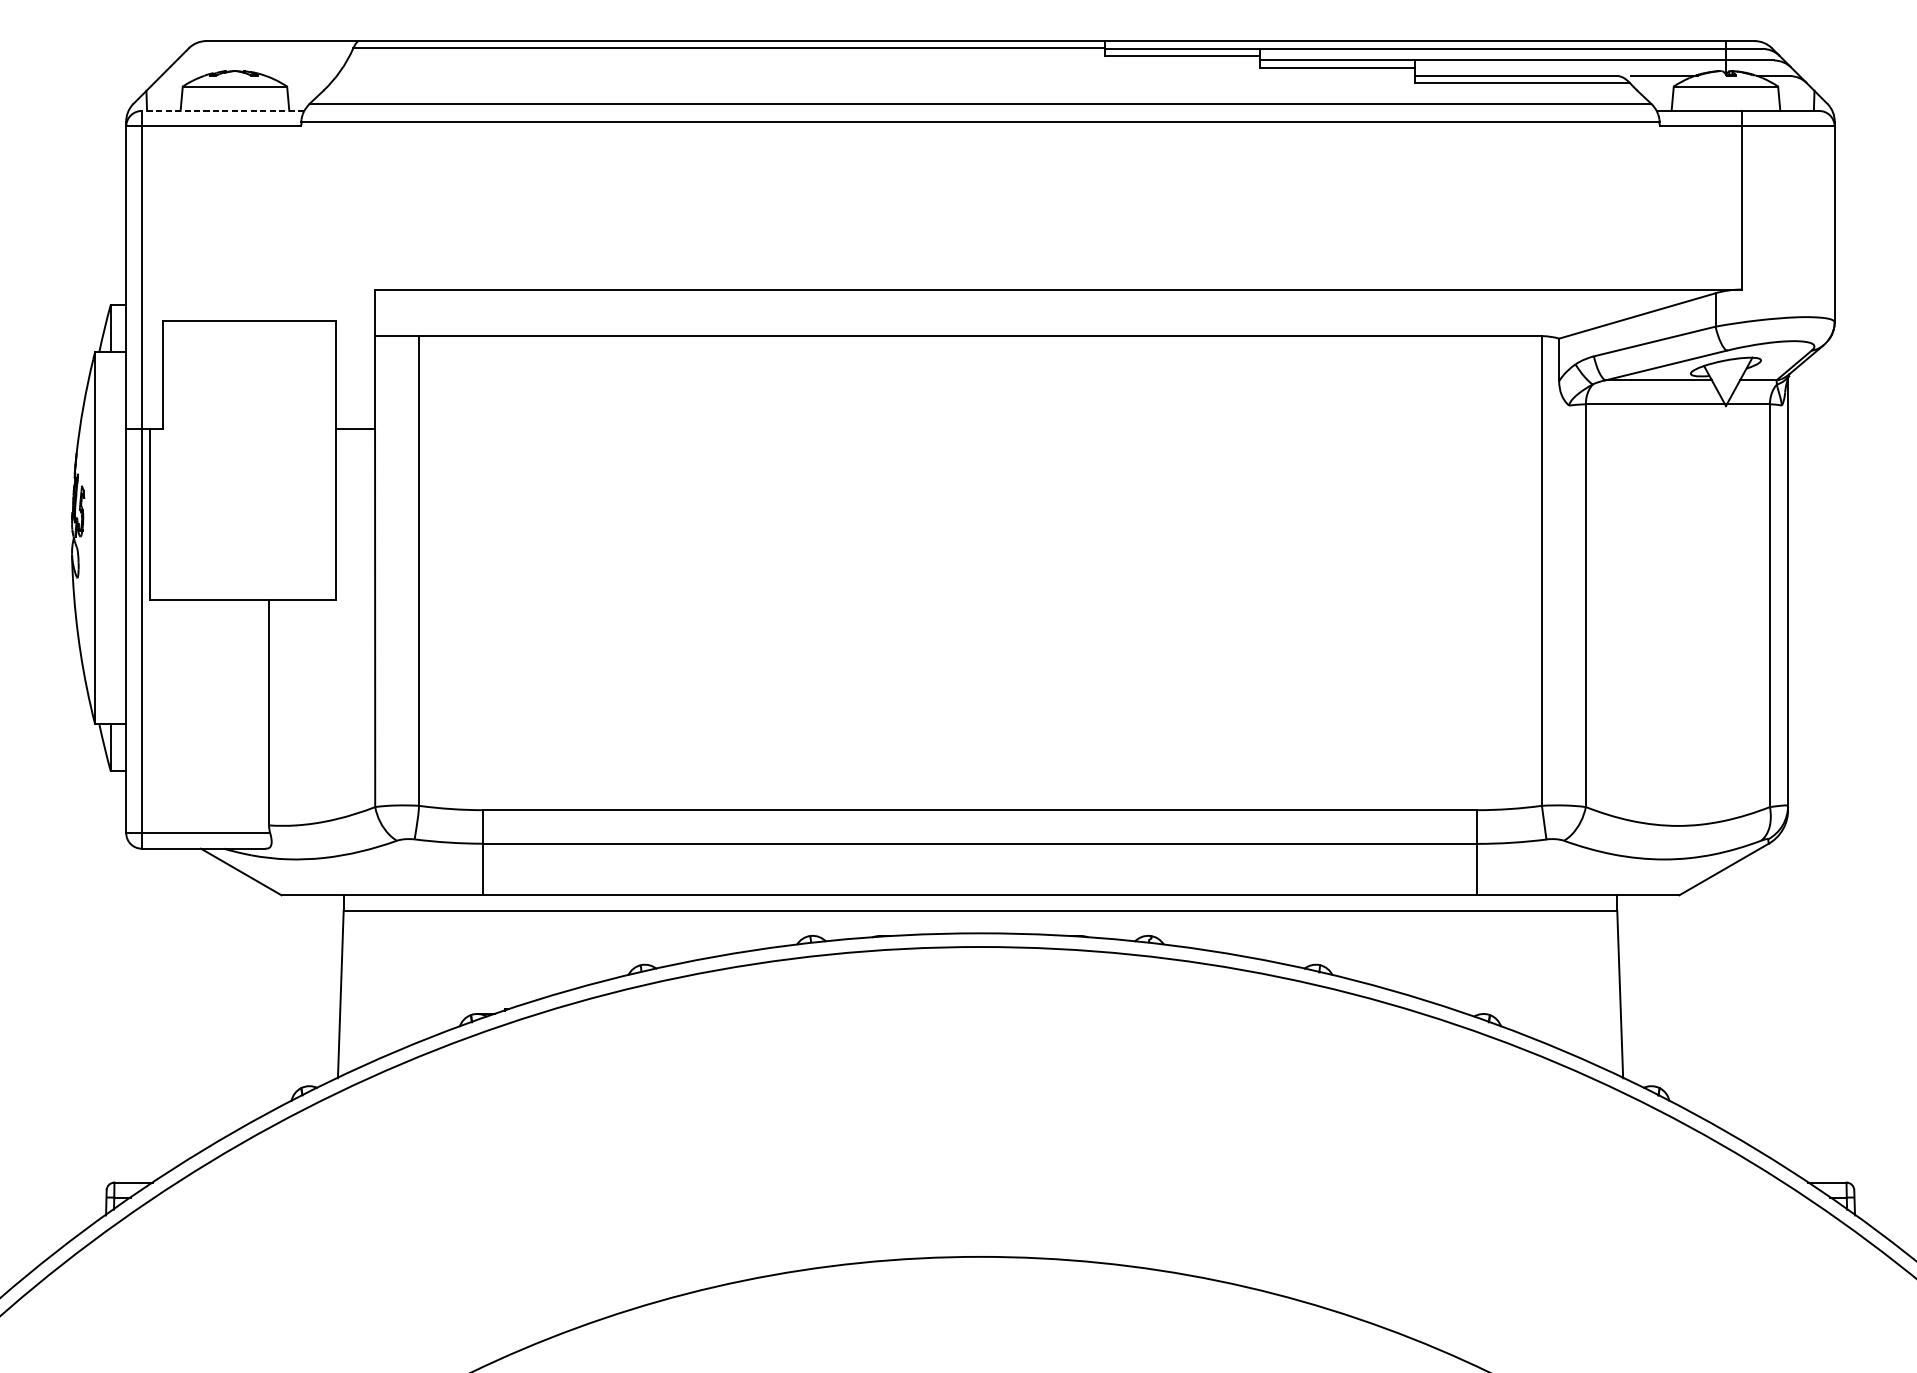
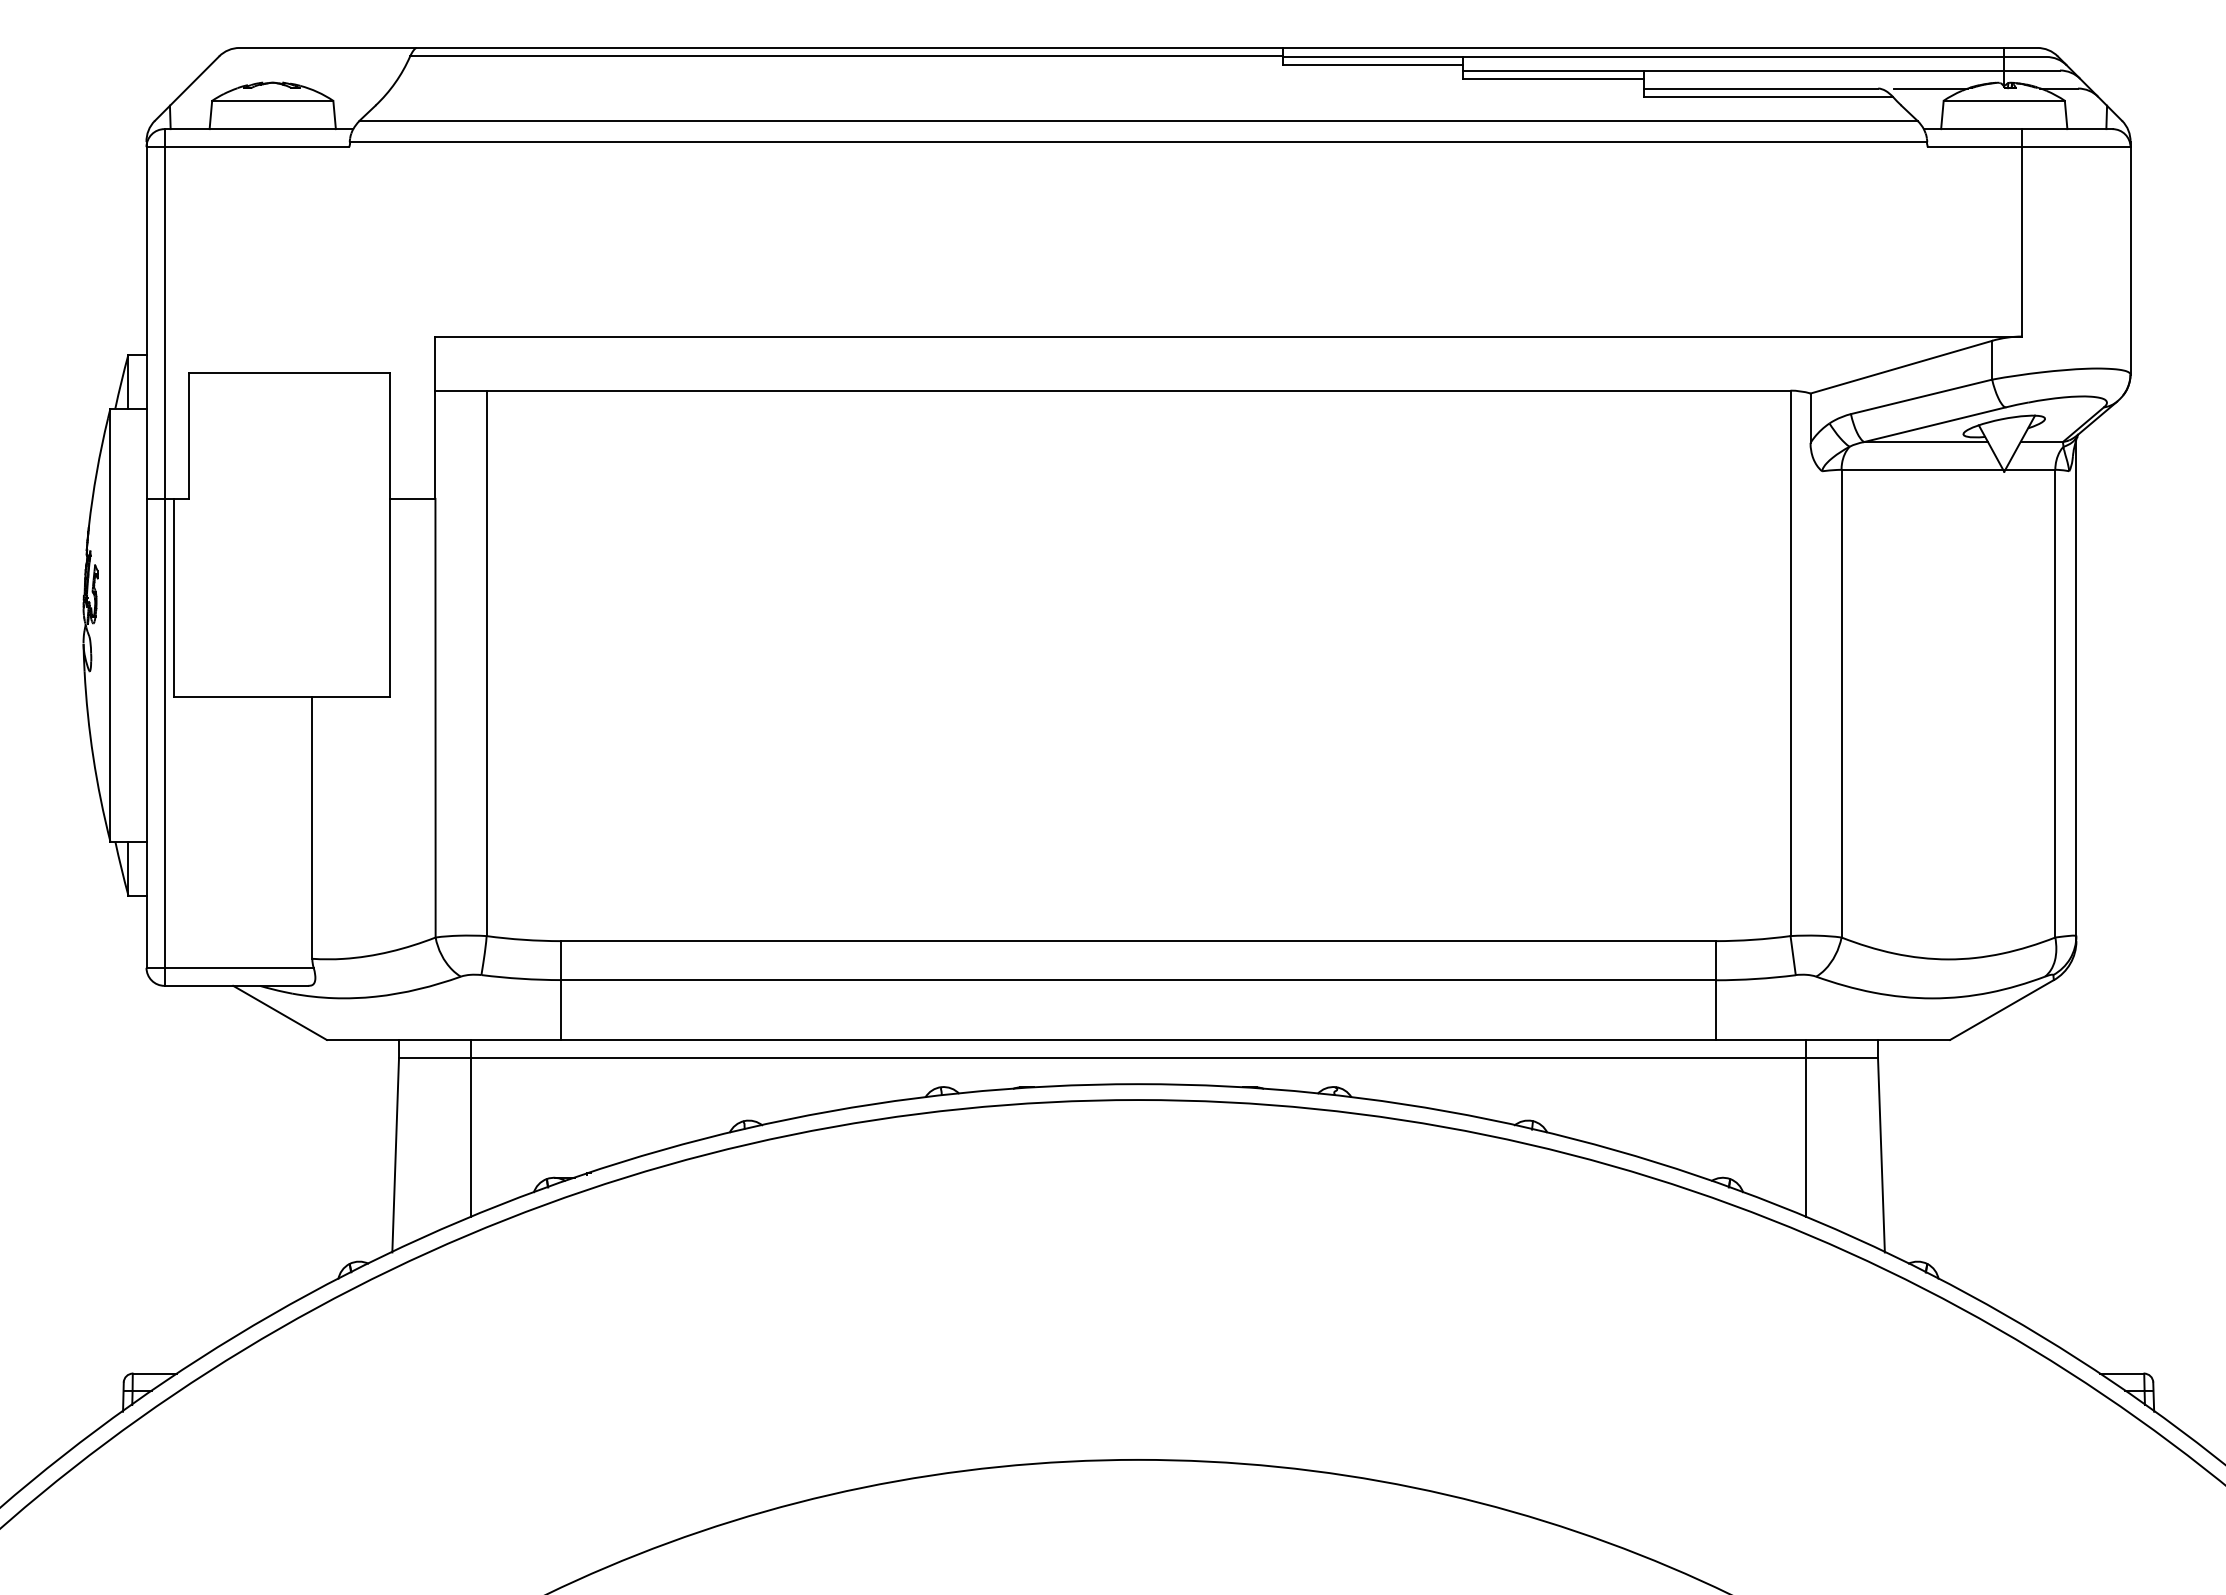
line: (222, 111) -> (258, 129), dashed -> solid
line: (406, 971) -> (471, 1128), added
line: (1554, 971) -> (1805, 1128), added

